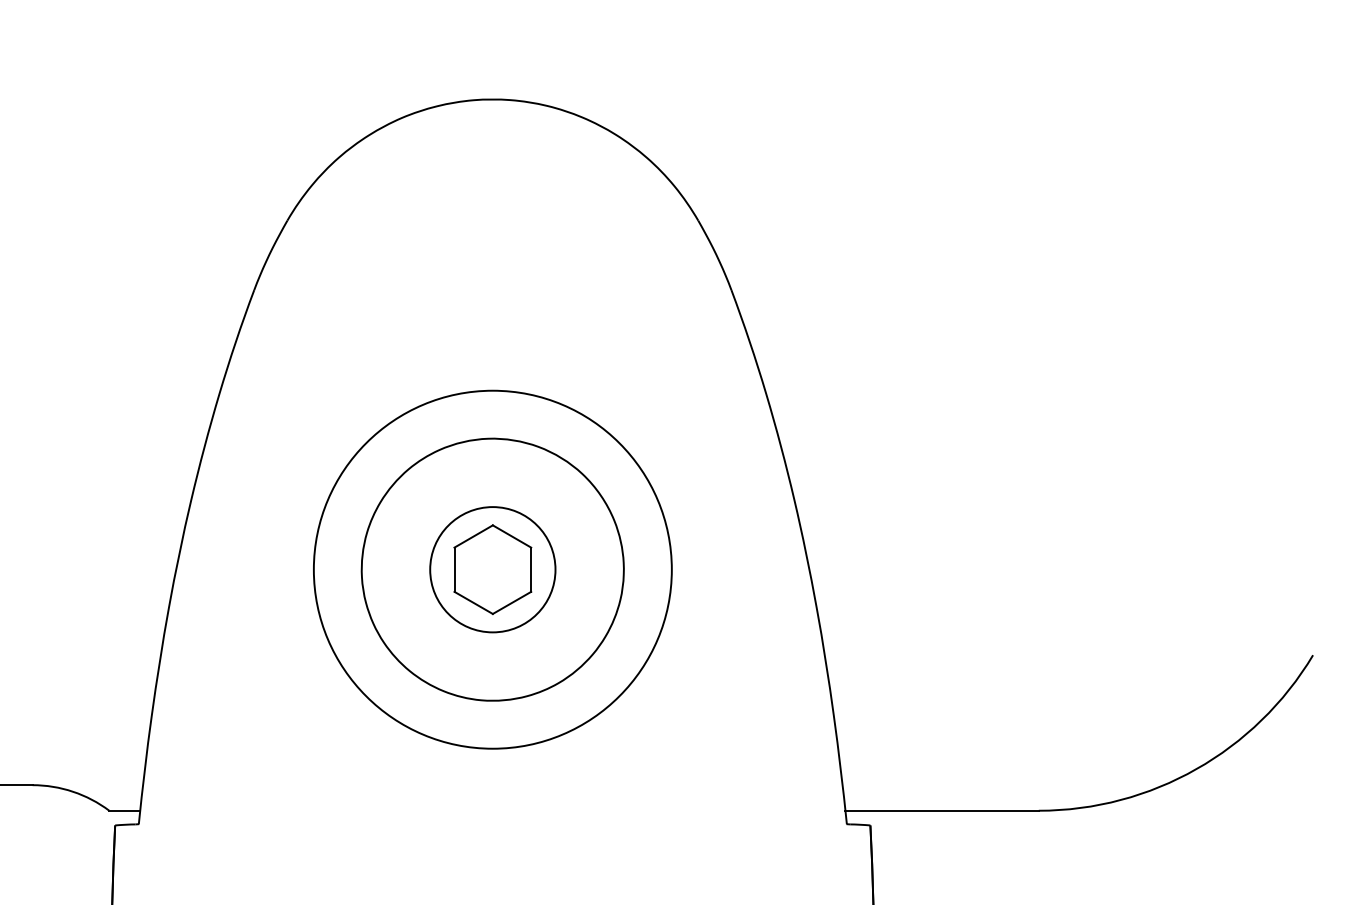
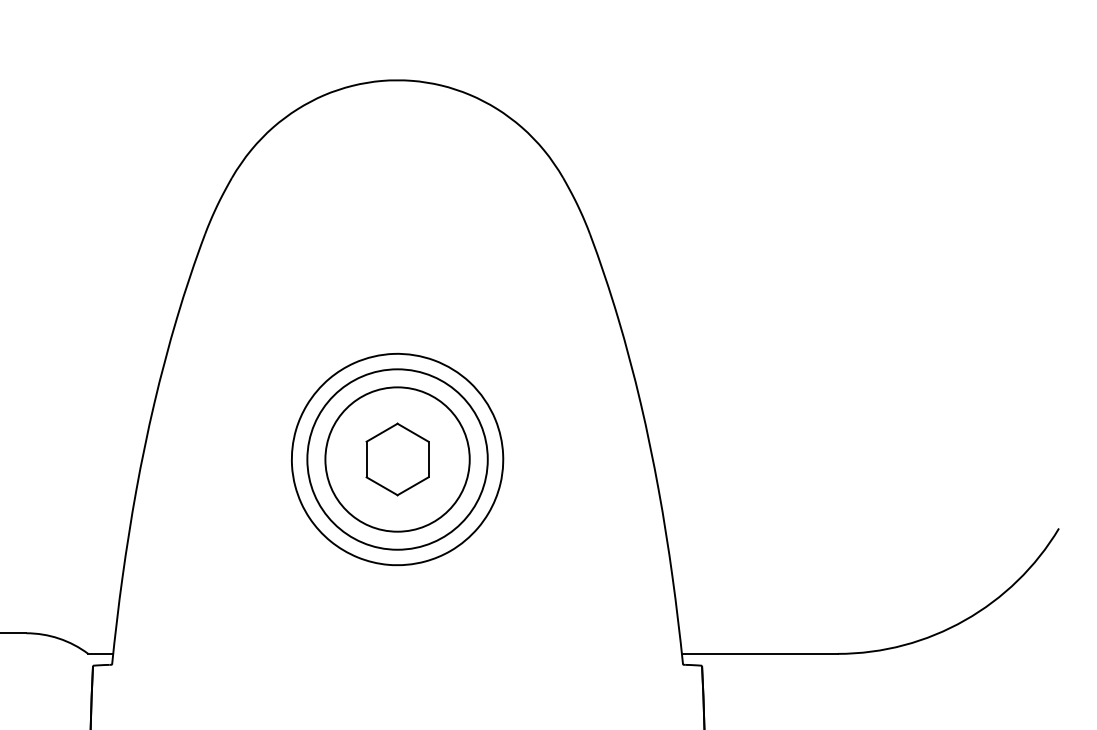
circle: (492, 569) -> (397, 459), size x0.62
circle: (492, 569) -> (397, 459), size x1.43

